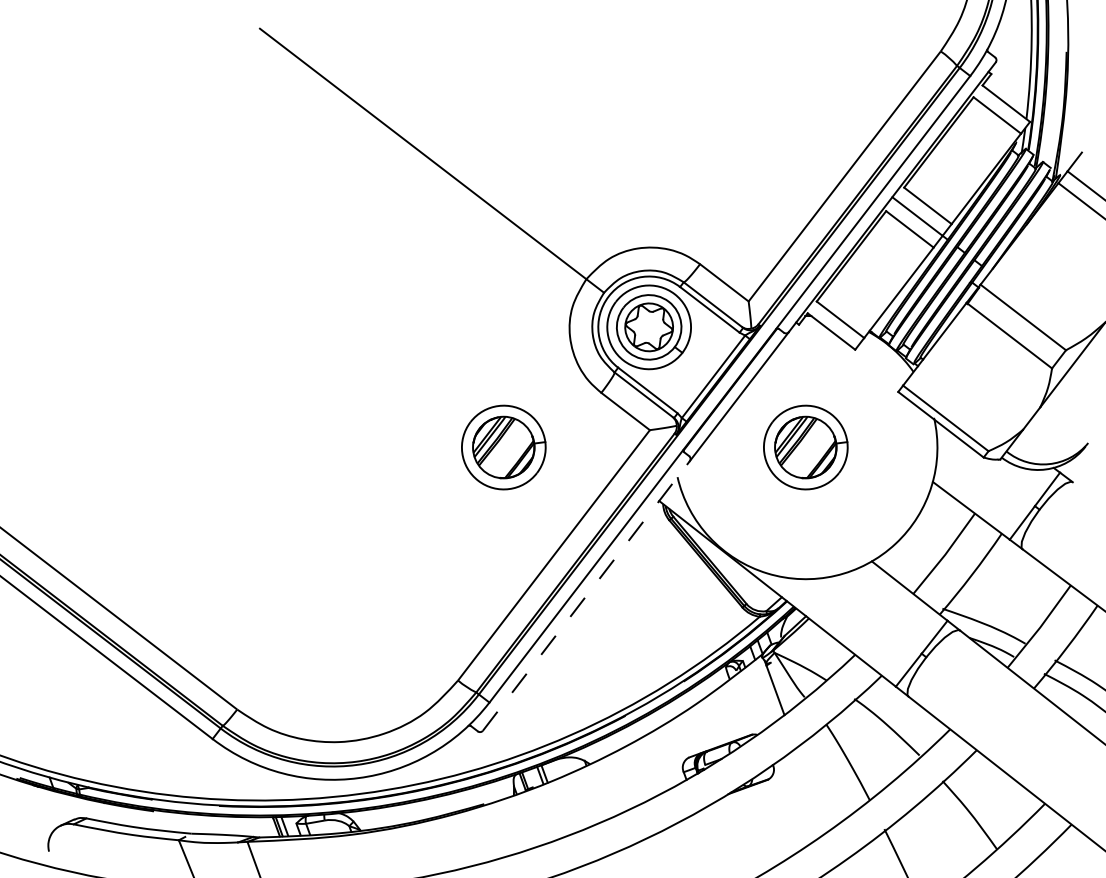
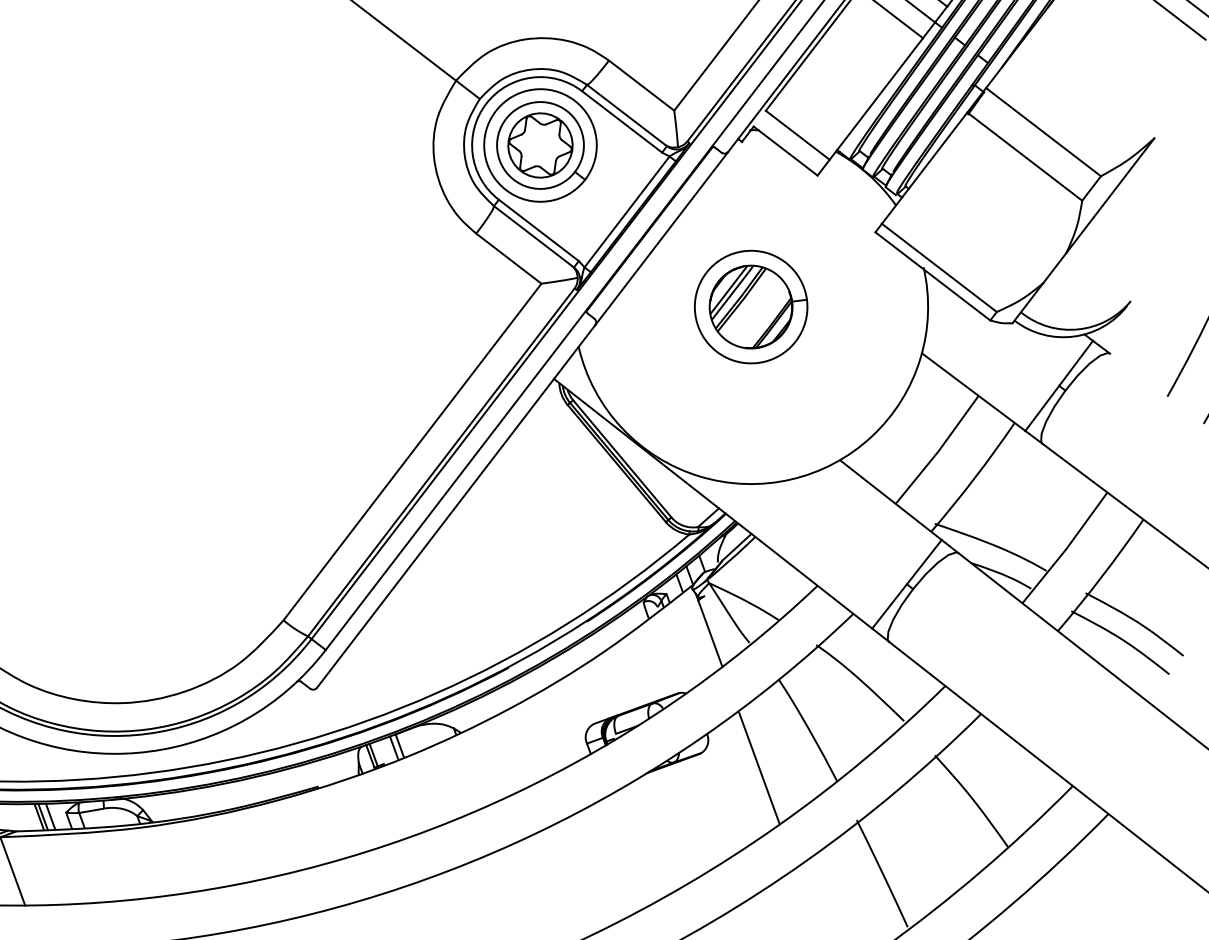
part: (503, 447) -> (344, 307), removed
line: (586, 595) -> (456, 506), dashed -> solid
line: (811, 790) -> (758, 768), added

